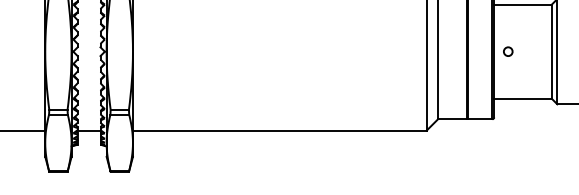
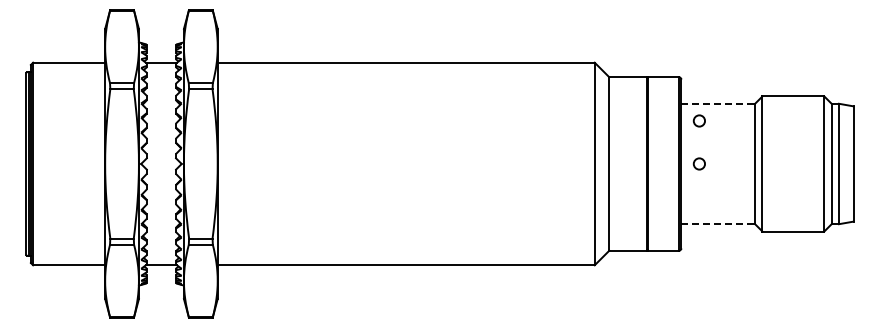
line: (523, 4) -> (718, 103), solid -> dashed
circle: (507, 17) -> (698, 120), added
line: (523, 98) -> (718, 224), solid -> dashed

